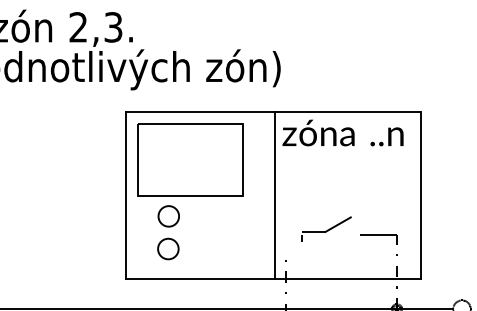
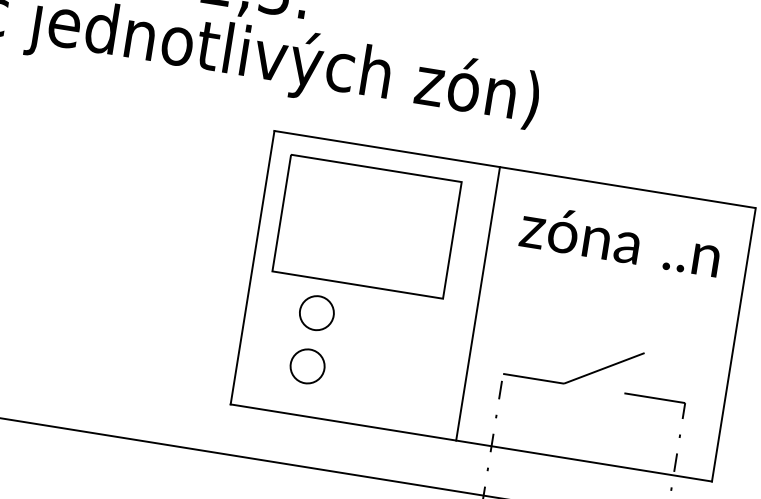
text: (342, 132) -> (619, 239), moved
line: (275, 195) -> (478, 304), moved
part: (326, 228) -> (571, 374), size x1.67

